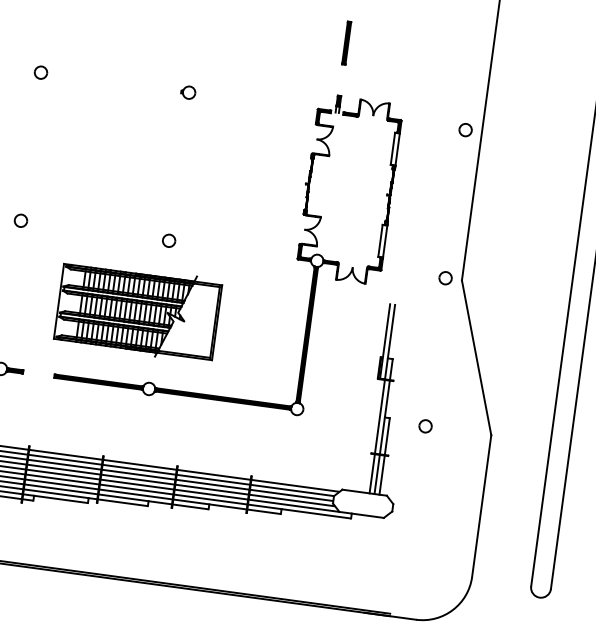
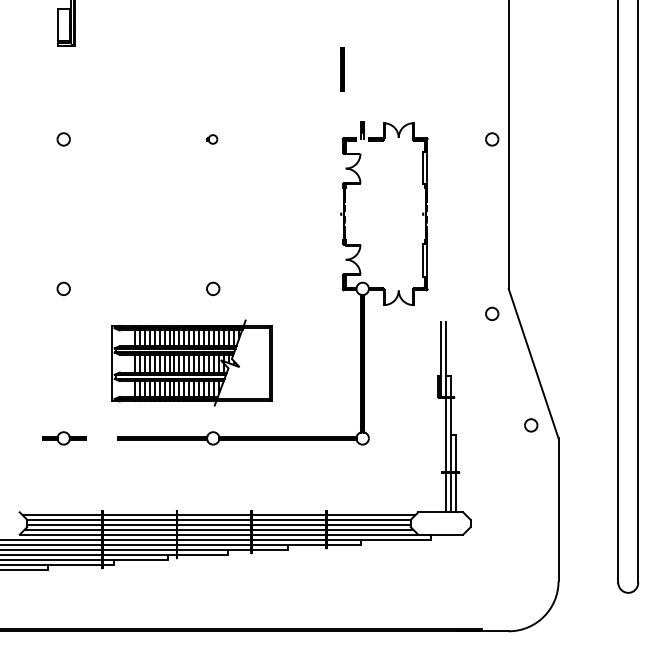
line: (346, 43) -> (342, 69), moved
part: (188, 92) -> (212, 139), size x0.7
part: (445, 277) -> (492, 313), moved
part: (425, 426) -> (531, 425), moved

